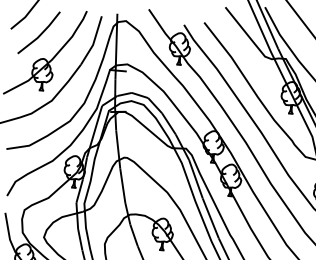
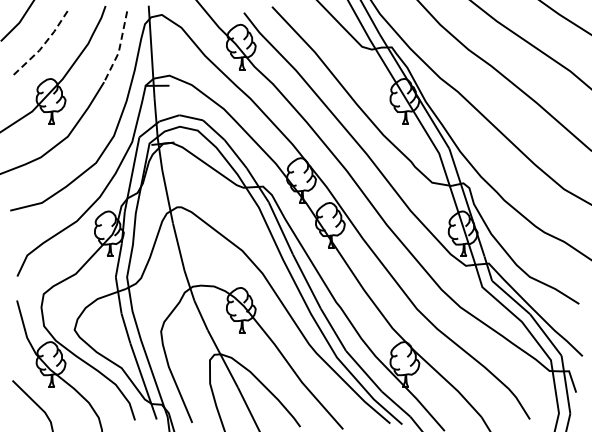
line: (40, 34) -> (43, 44), solid -> dashed
line: (93, 42) -> (119, 49), solid -> dashed

